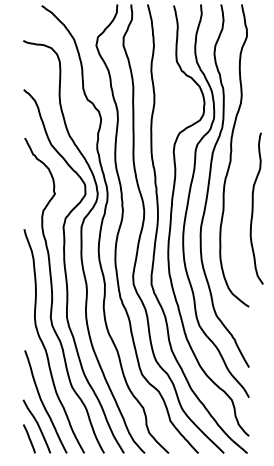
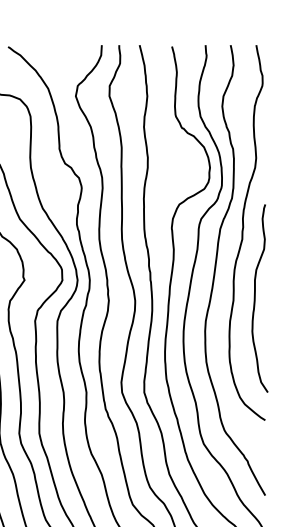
curve: (253, 208) -> (255, 298), moved

